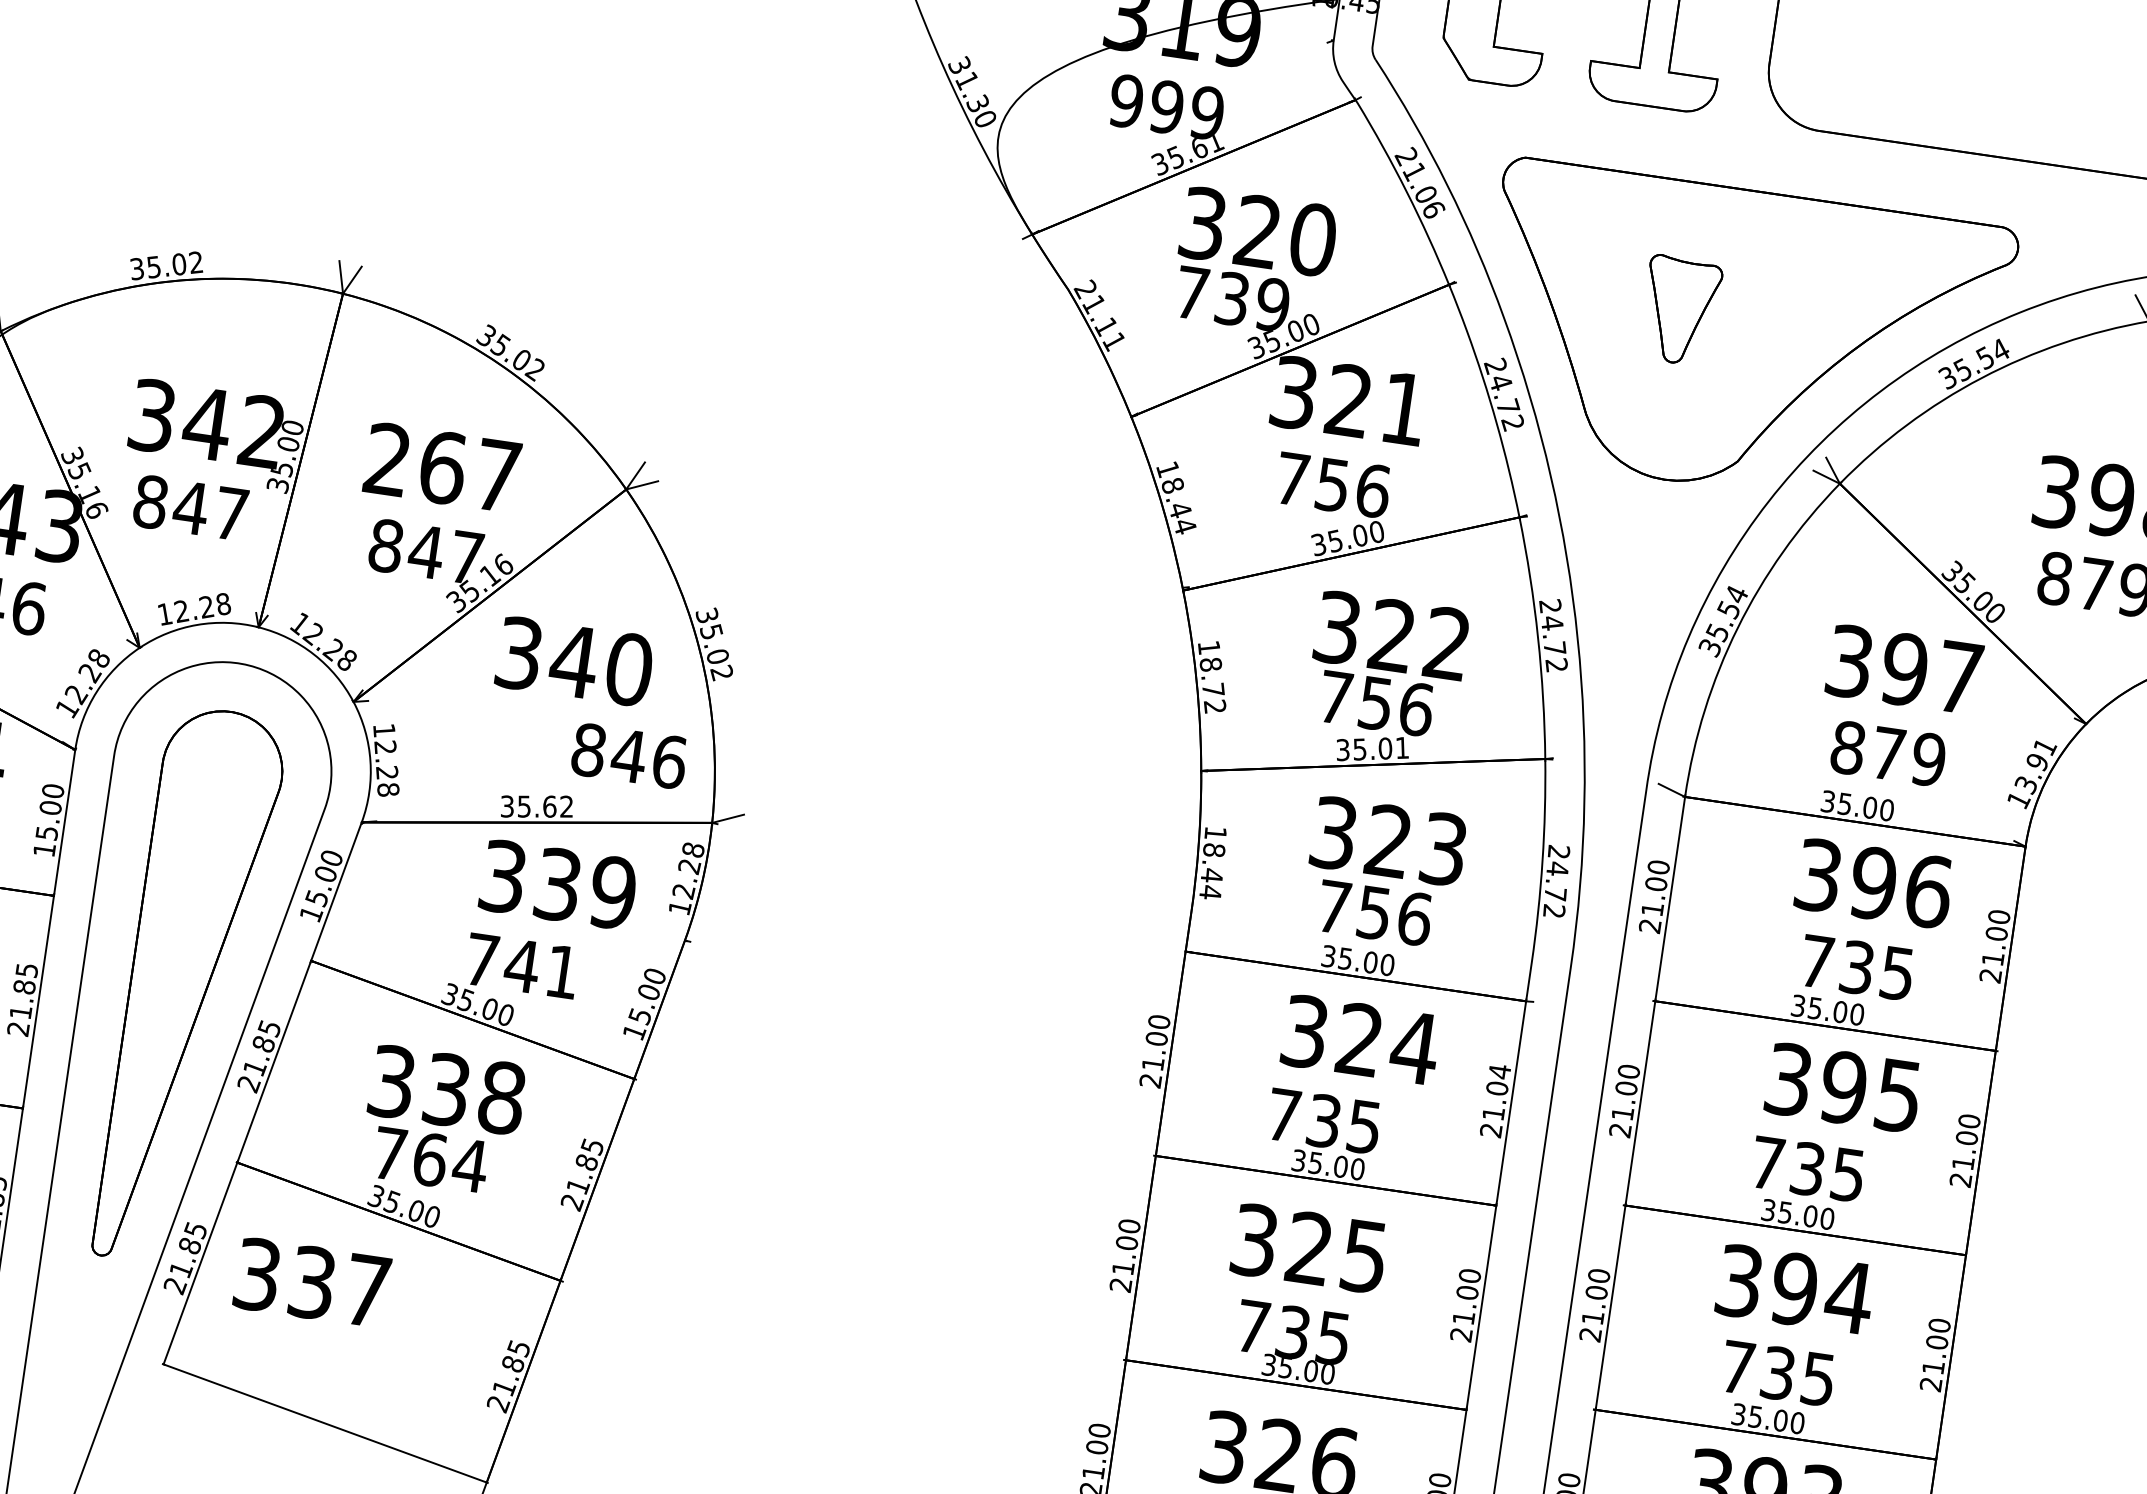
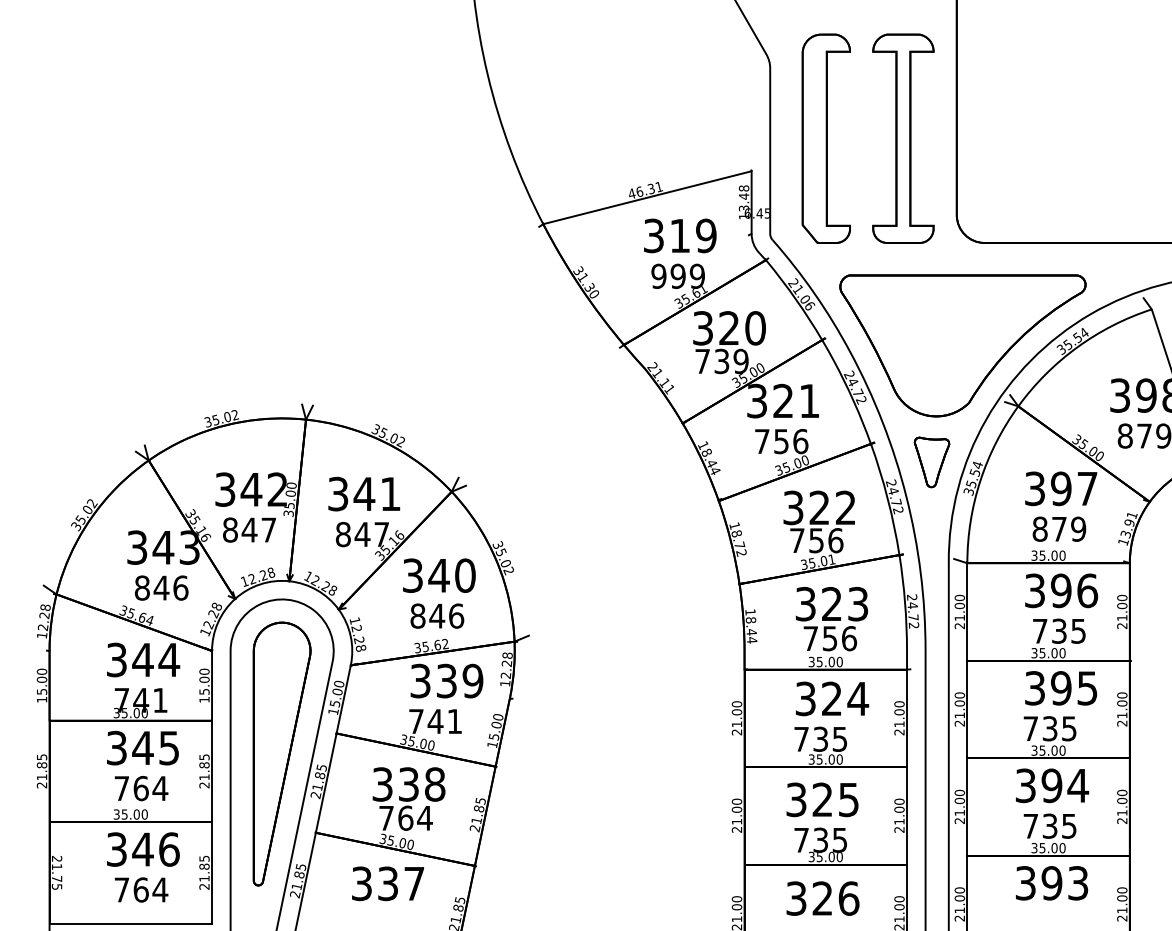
part: (1679, 310) -> (931, 462), moved
text: (442, 466) -> (364, 493), 267 -> 341
text: (629, 754) -> (437, 615), moved
text: (1499, 1072) -> (899, 704), 21.04 -> 21.00
text: (311, 1281) -> (387, 883), moved

